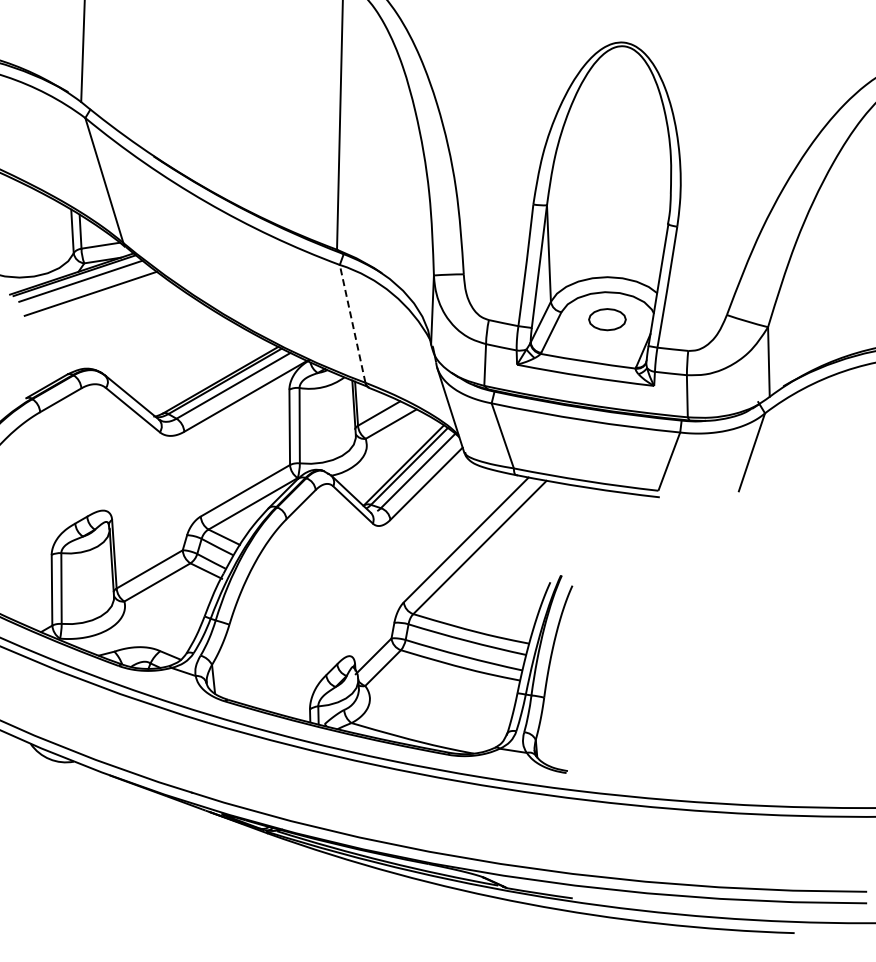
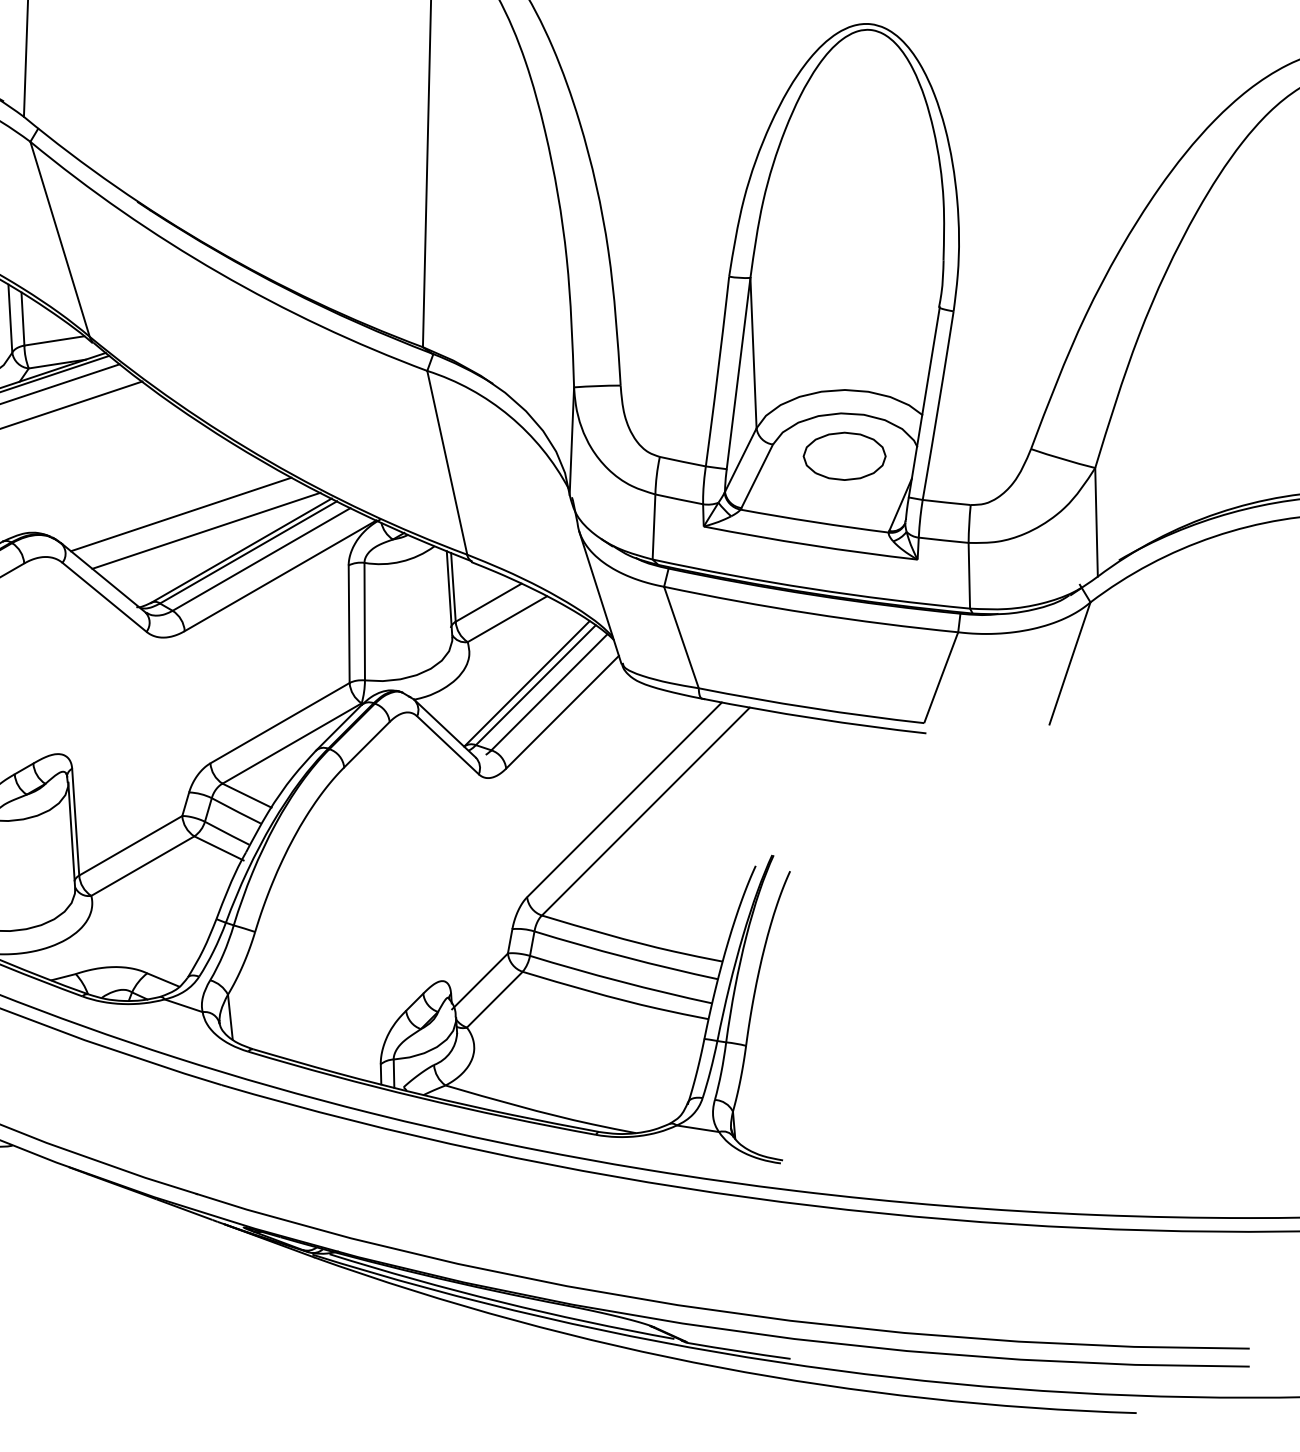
part: (607, 319) -> (844, 456), size x1.43
line: (352, 323) -> (447, 462), dashed -> solid
line: (181, 356) -> (180, 513), added
line: (198, 367) -> (206, 530), added

